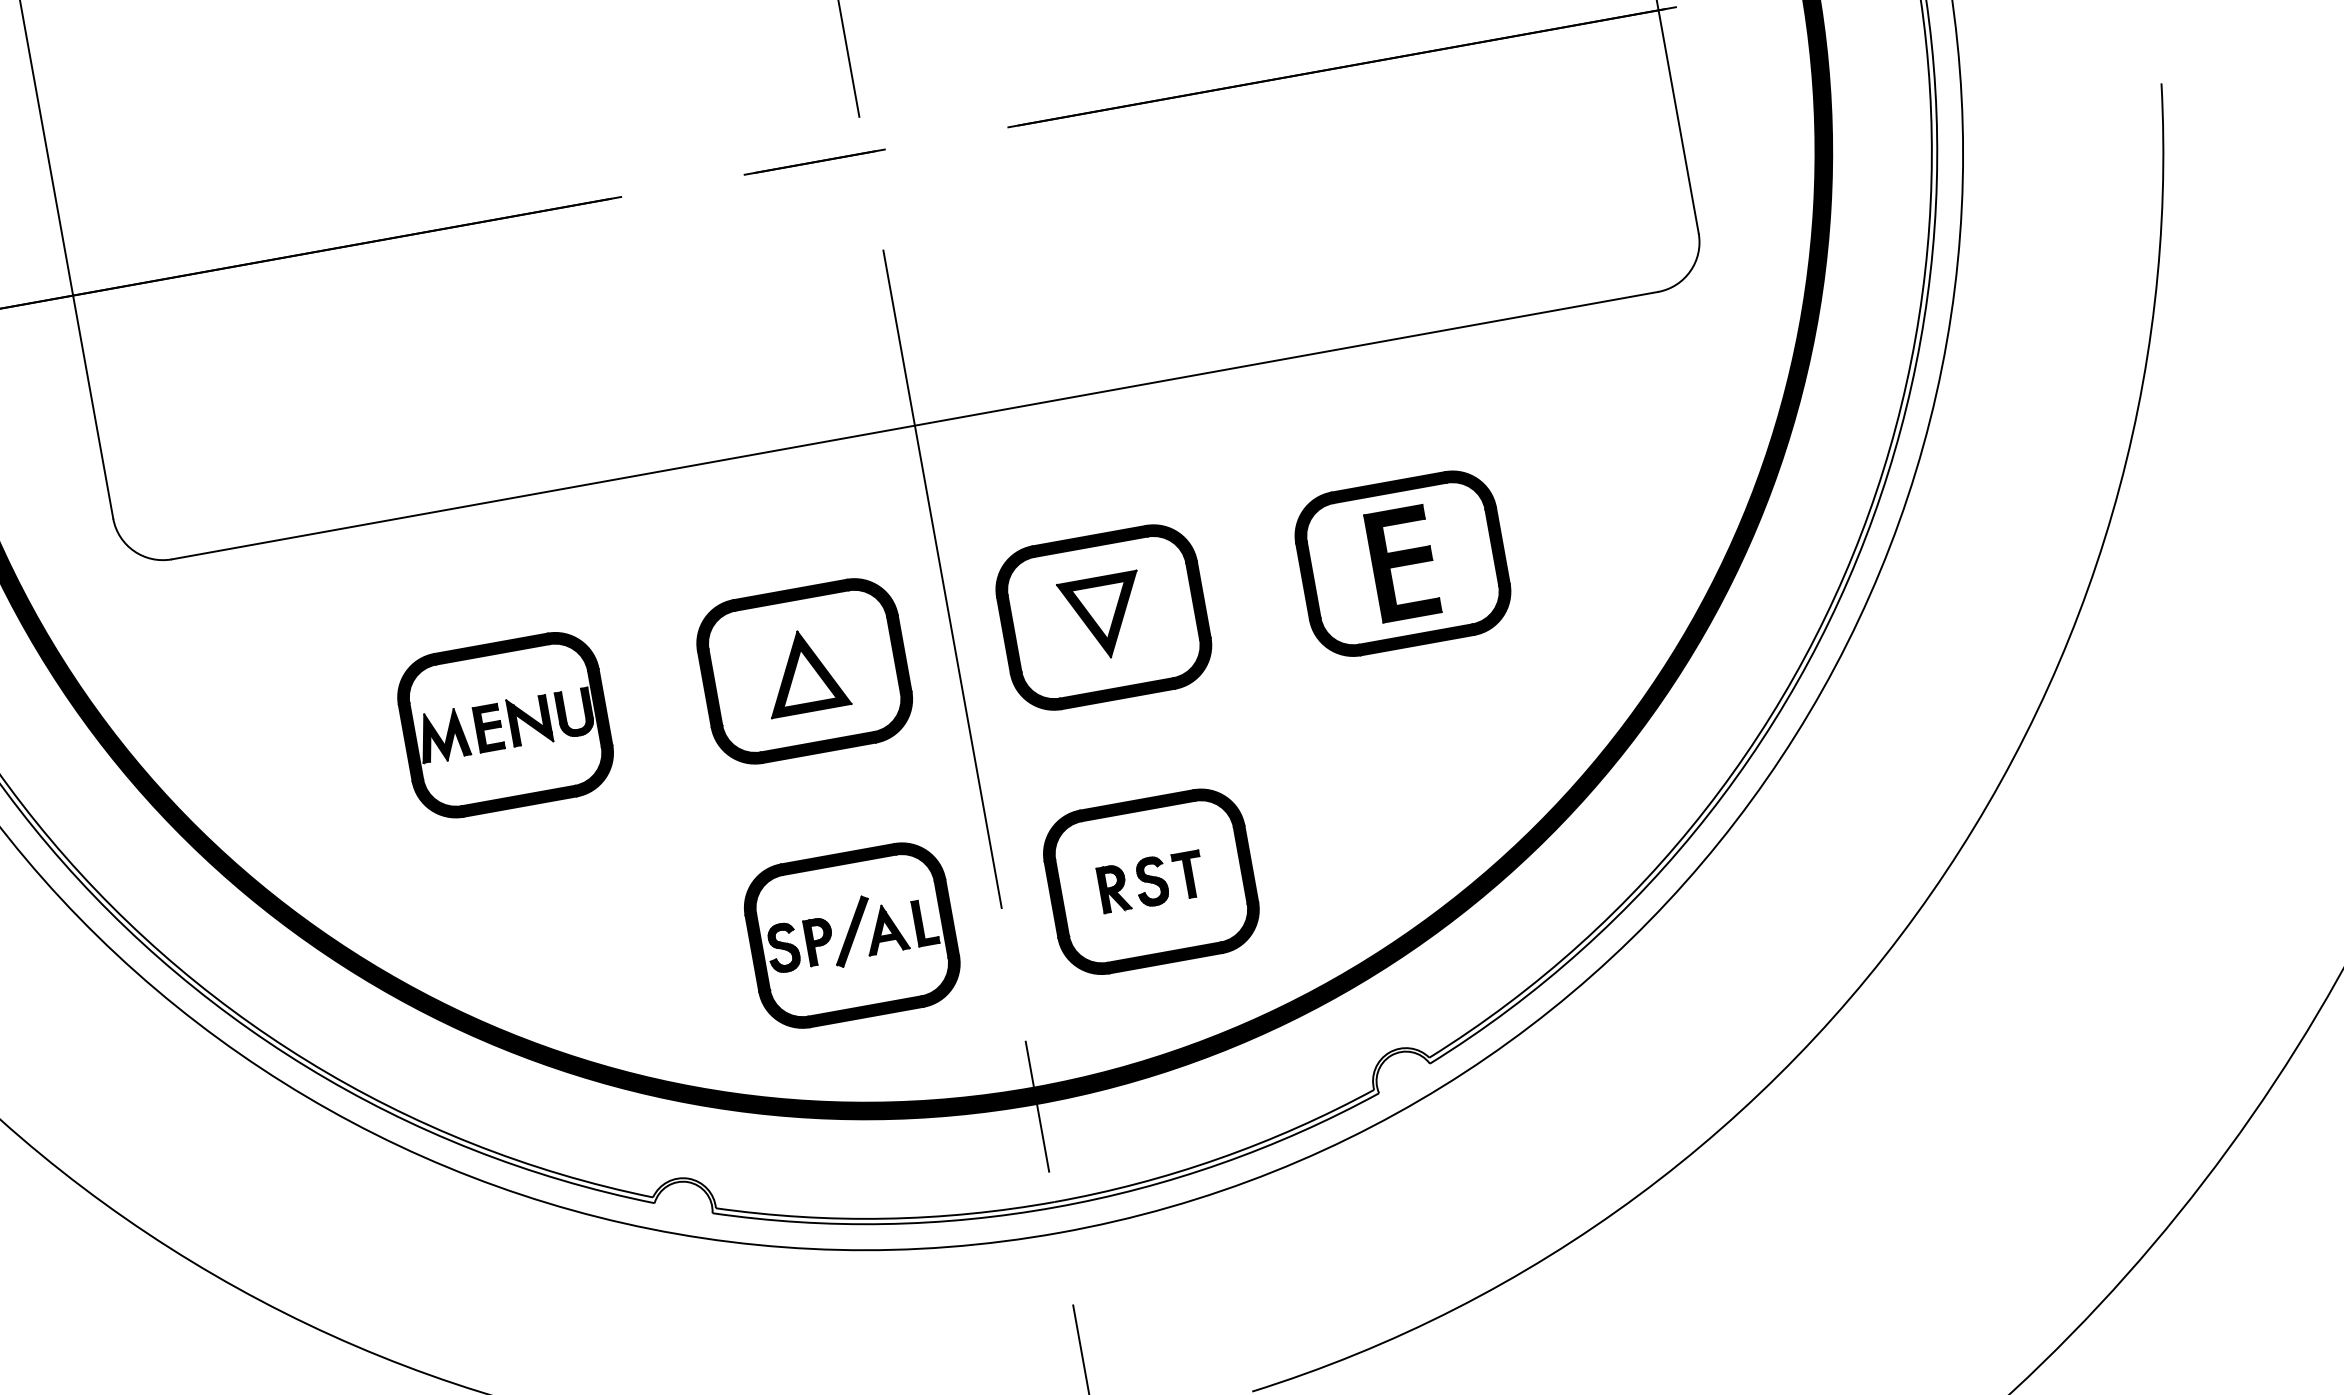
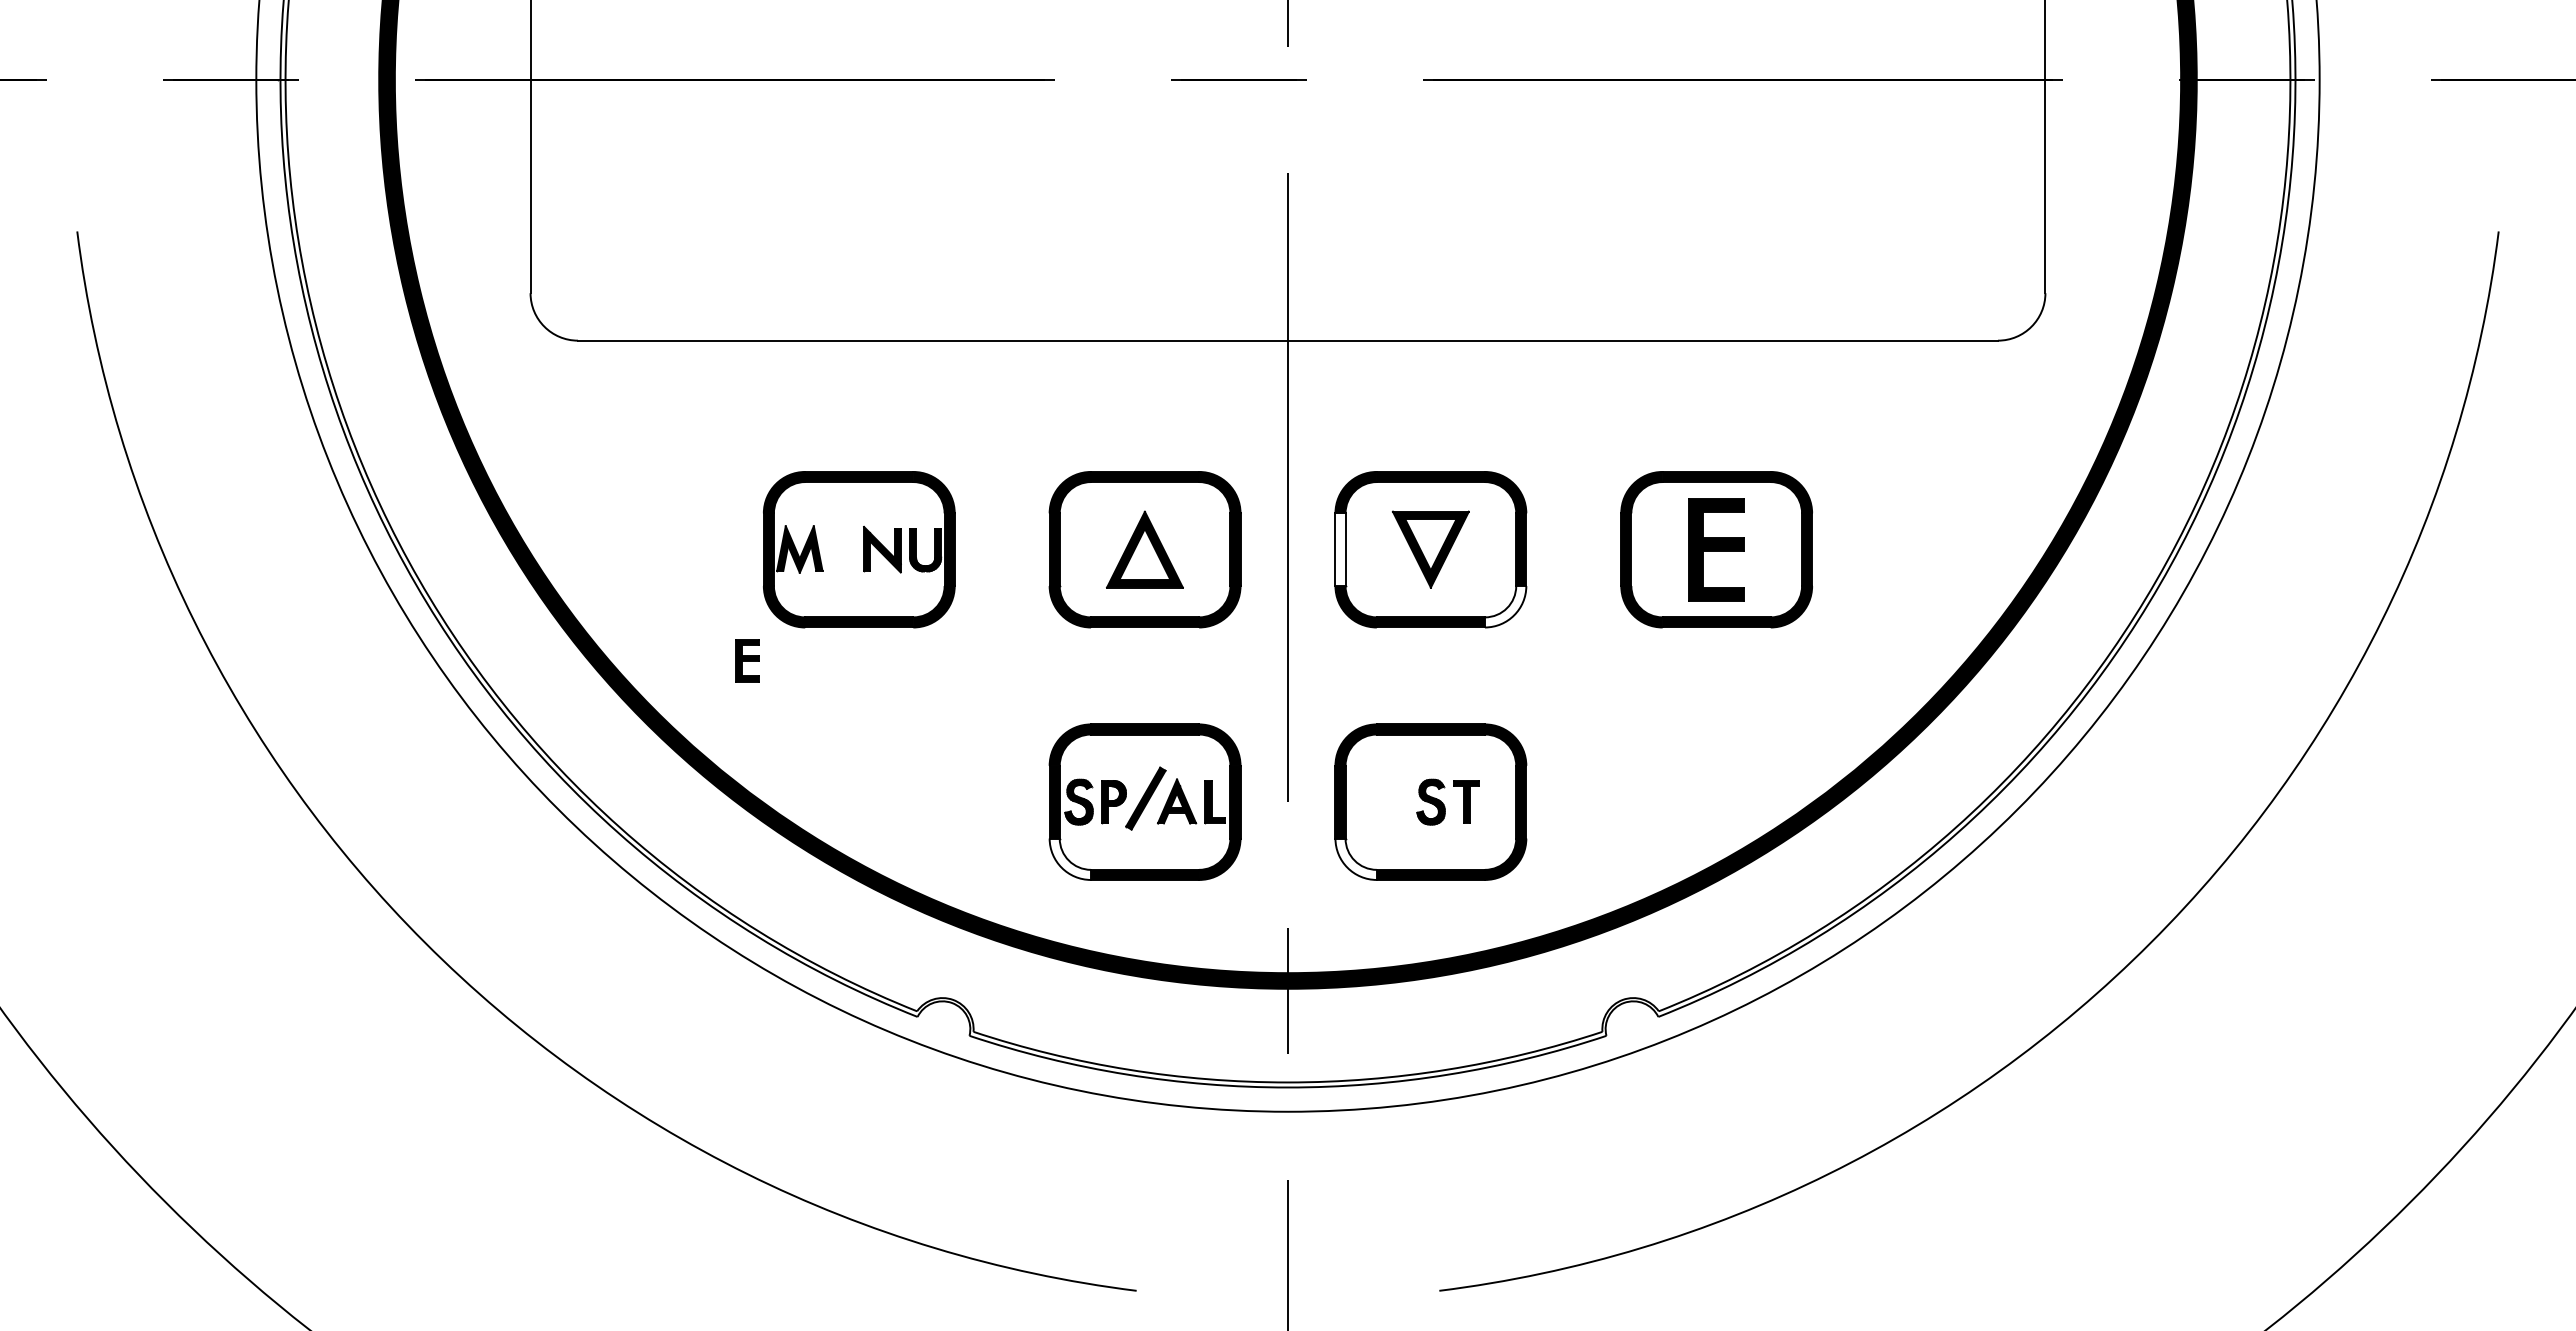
fill: (1009, 634) -> (1340, 549), removed
fill: (1192, 662) -> (1505, 606), removed
part: (489, 727) -> (747, 660), moved
part: (1114, 888) -> (1395, 802), removed
fill: (1083, 954) -> (1355, 858), removed
fill: (784, 1008) -> (1070, 858), removed

